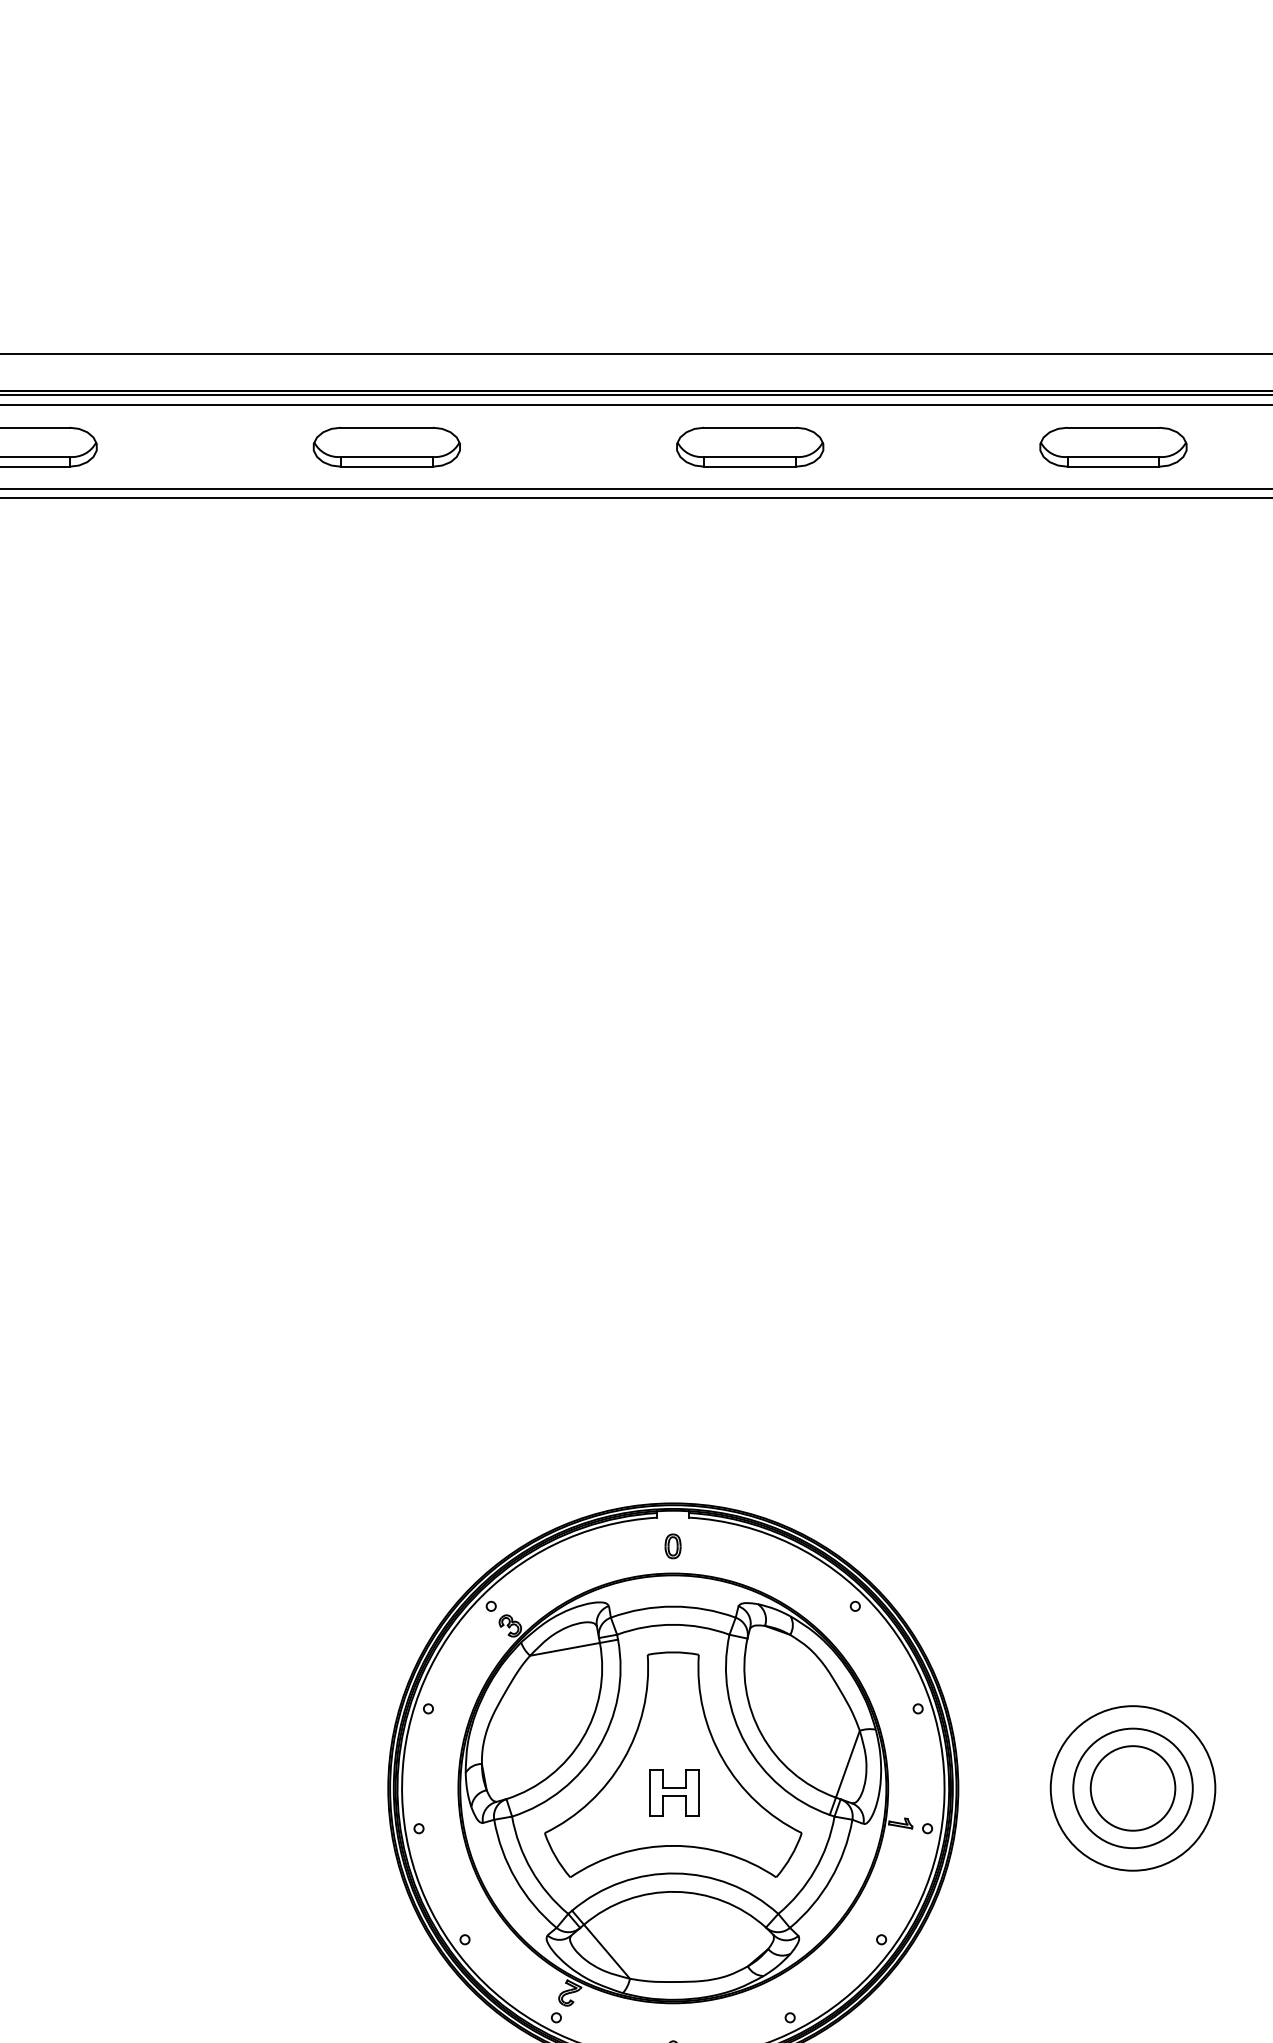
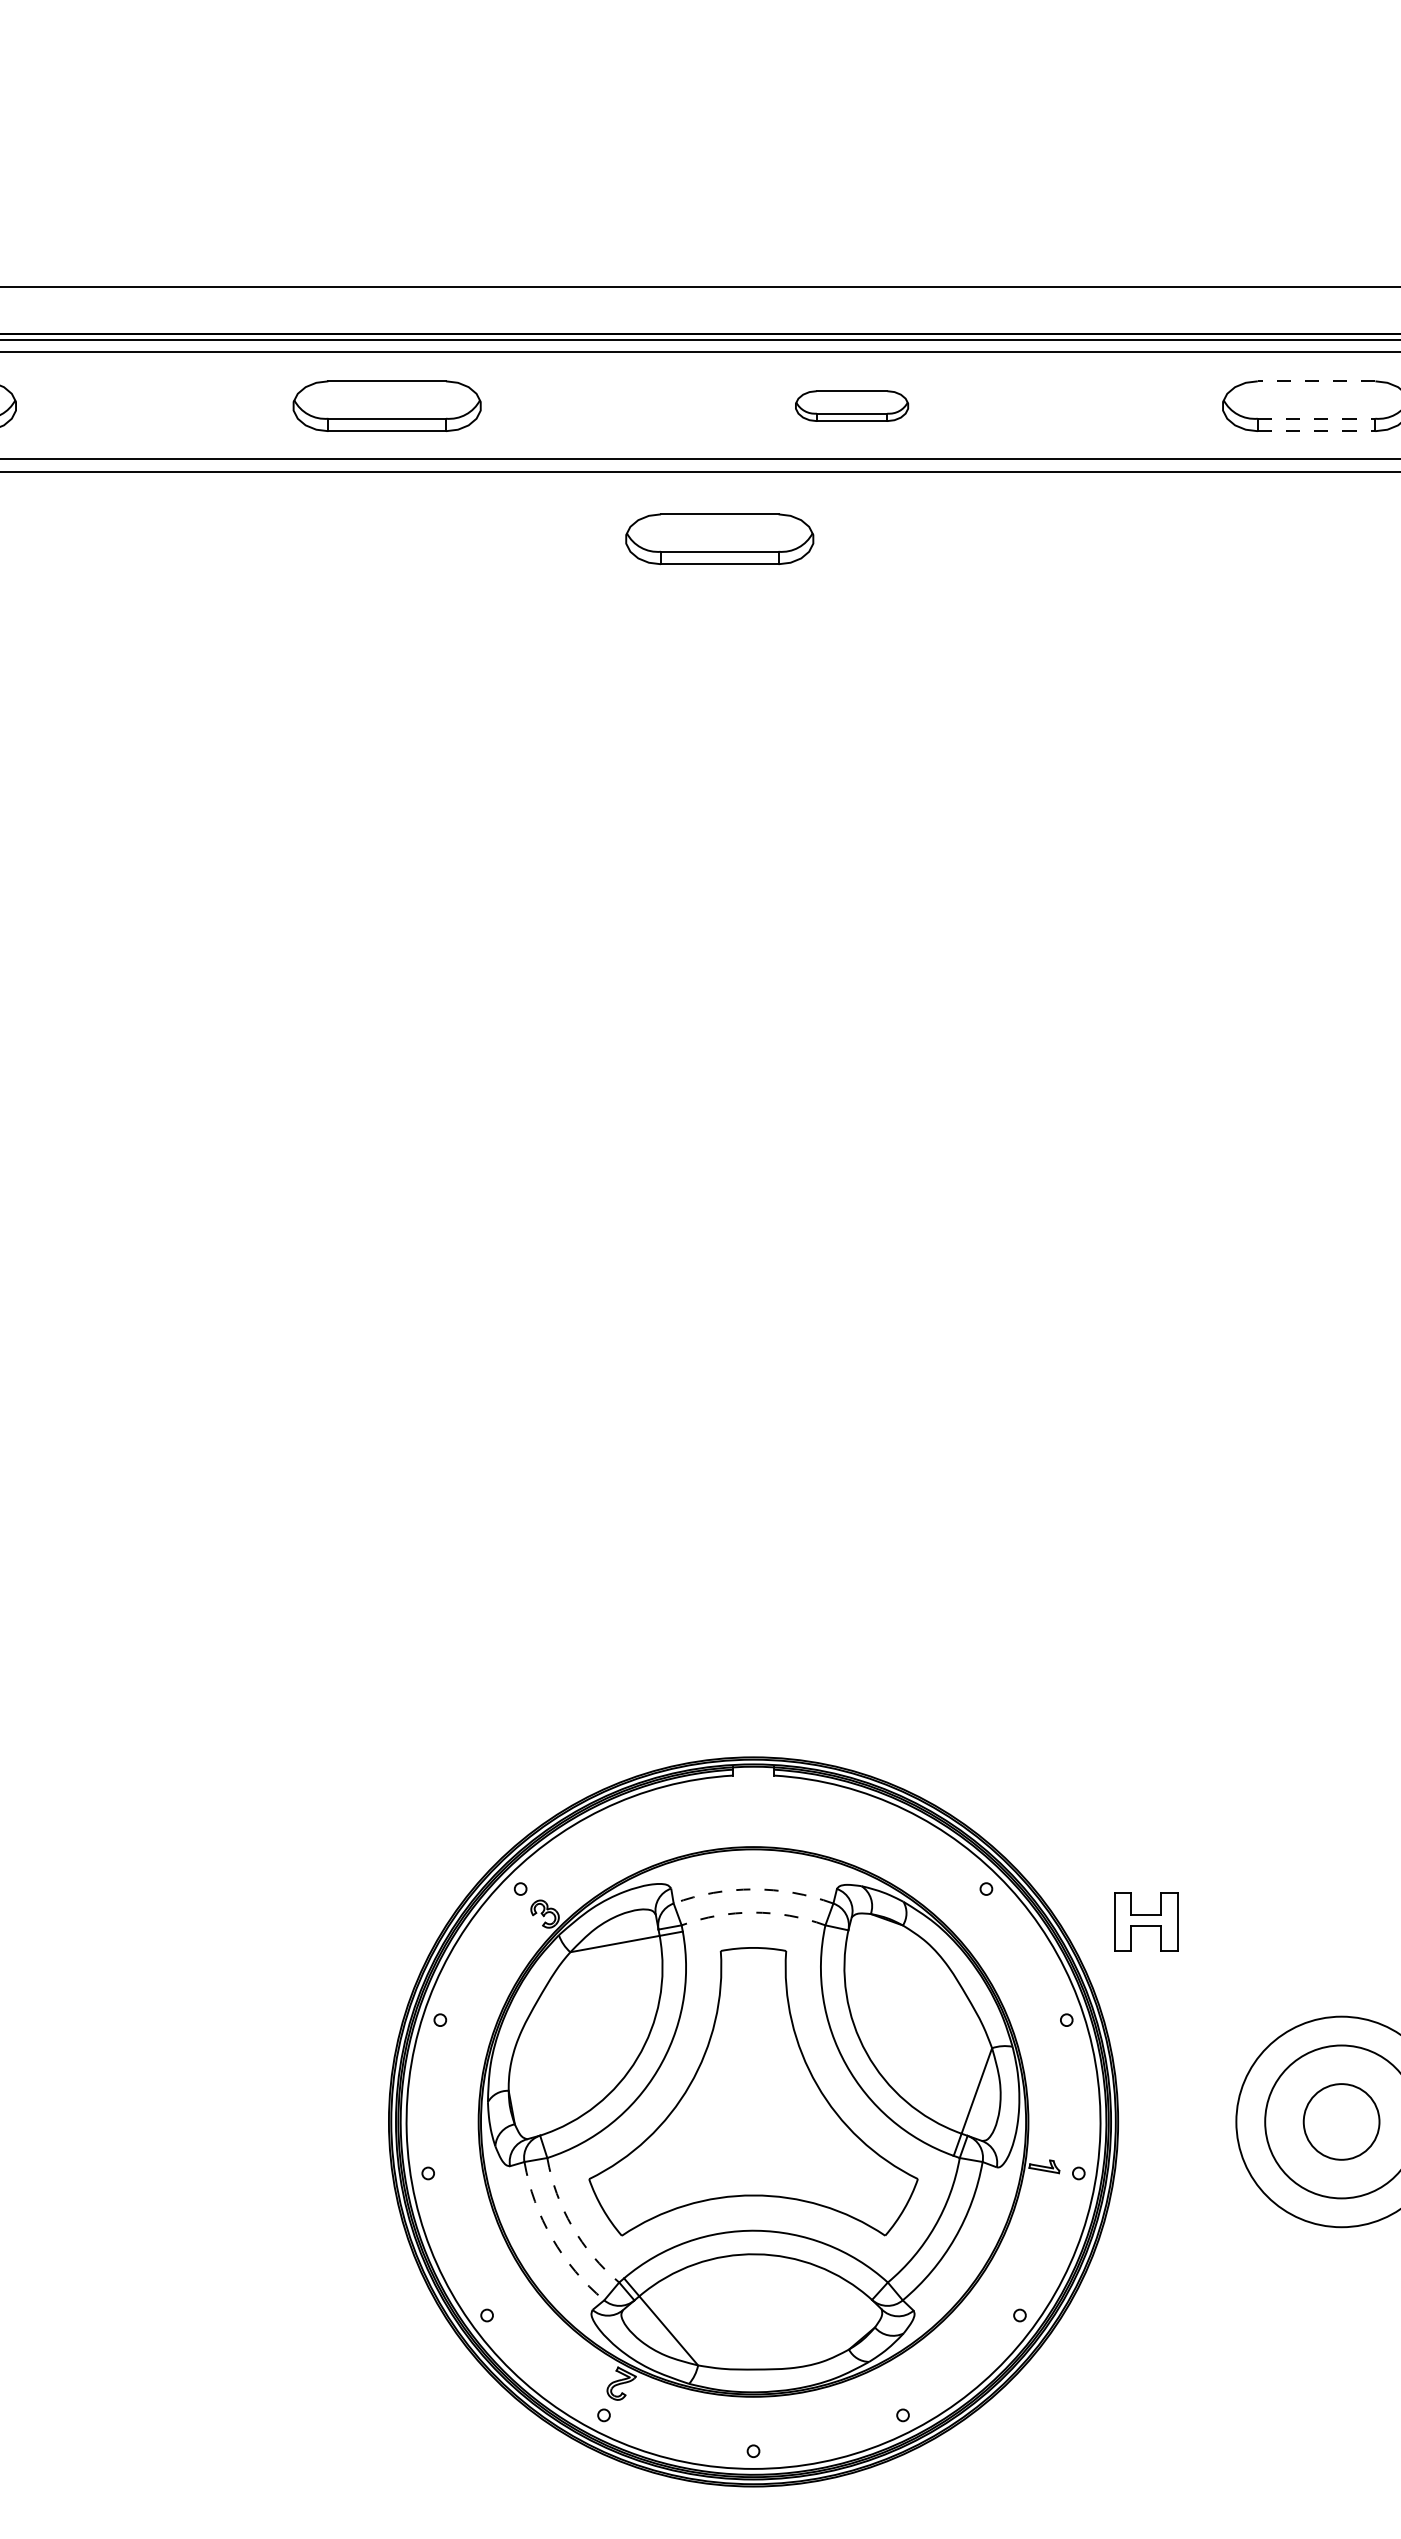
line: (1113, 427) -> (1316, 381), solid -> dashed
part: (750, 446) -> (852, 405), size x0.6
line: (1113, 456) -> (1316, 418), solid -> dashed
line: (1113, 466) -> (1316, 430), solid -> dashed
part: (646, 550) -> (719, 538), added
part: (672, 1546) -> (752, 1812), removed
arc: (673, 1606) -> (753, 1889), solid -> dashed
arc: (673, 1624) -> (753, 1912), solid -> dashed
circle: (1132, 1788) -> (1340, 2122), size x0.7
part: (674, 1792) -> (1146, 1921), moved
arc: (531, 1870) -> (572, 2226), solid -> dashed
arc: (515, 1879) -> (551, 2238), solid -> dashed

